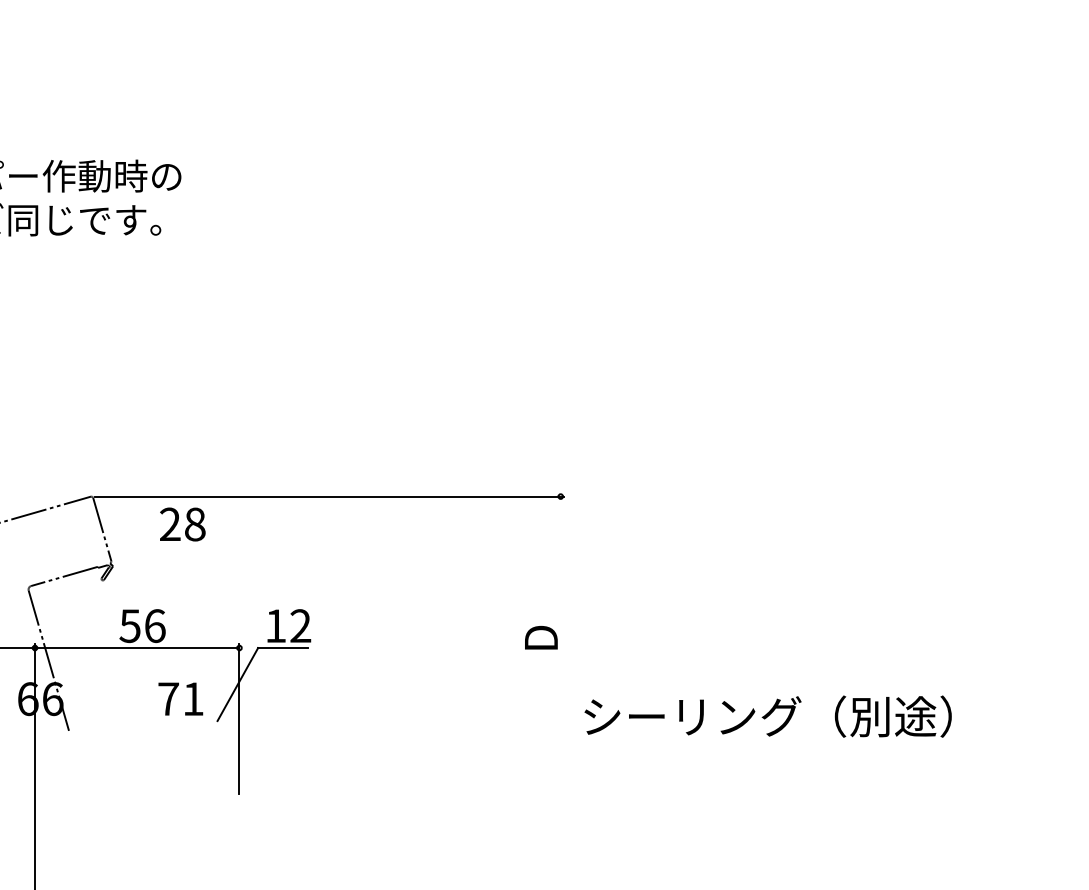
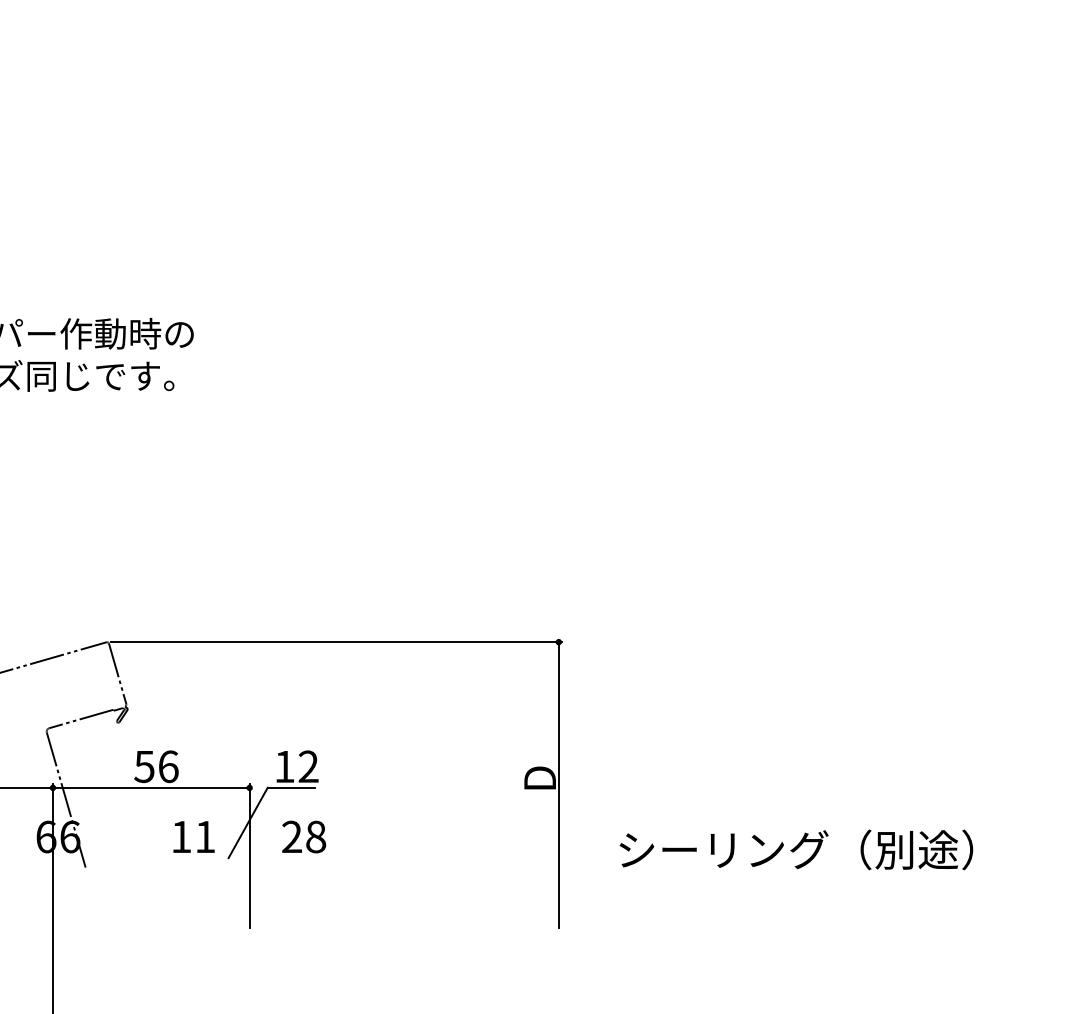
text: (183, 523) -> (304, 836), moved
line: (560, 645) -> (558, 785), added
text: (168, 698) -> (181, 836), 71 -> 11
text: (768, 716) -> (796, 849), moved

